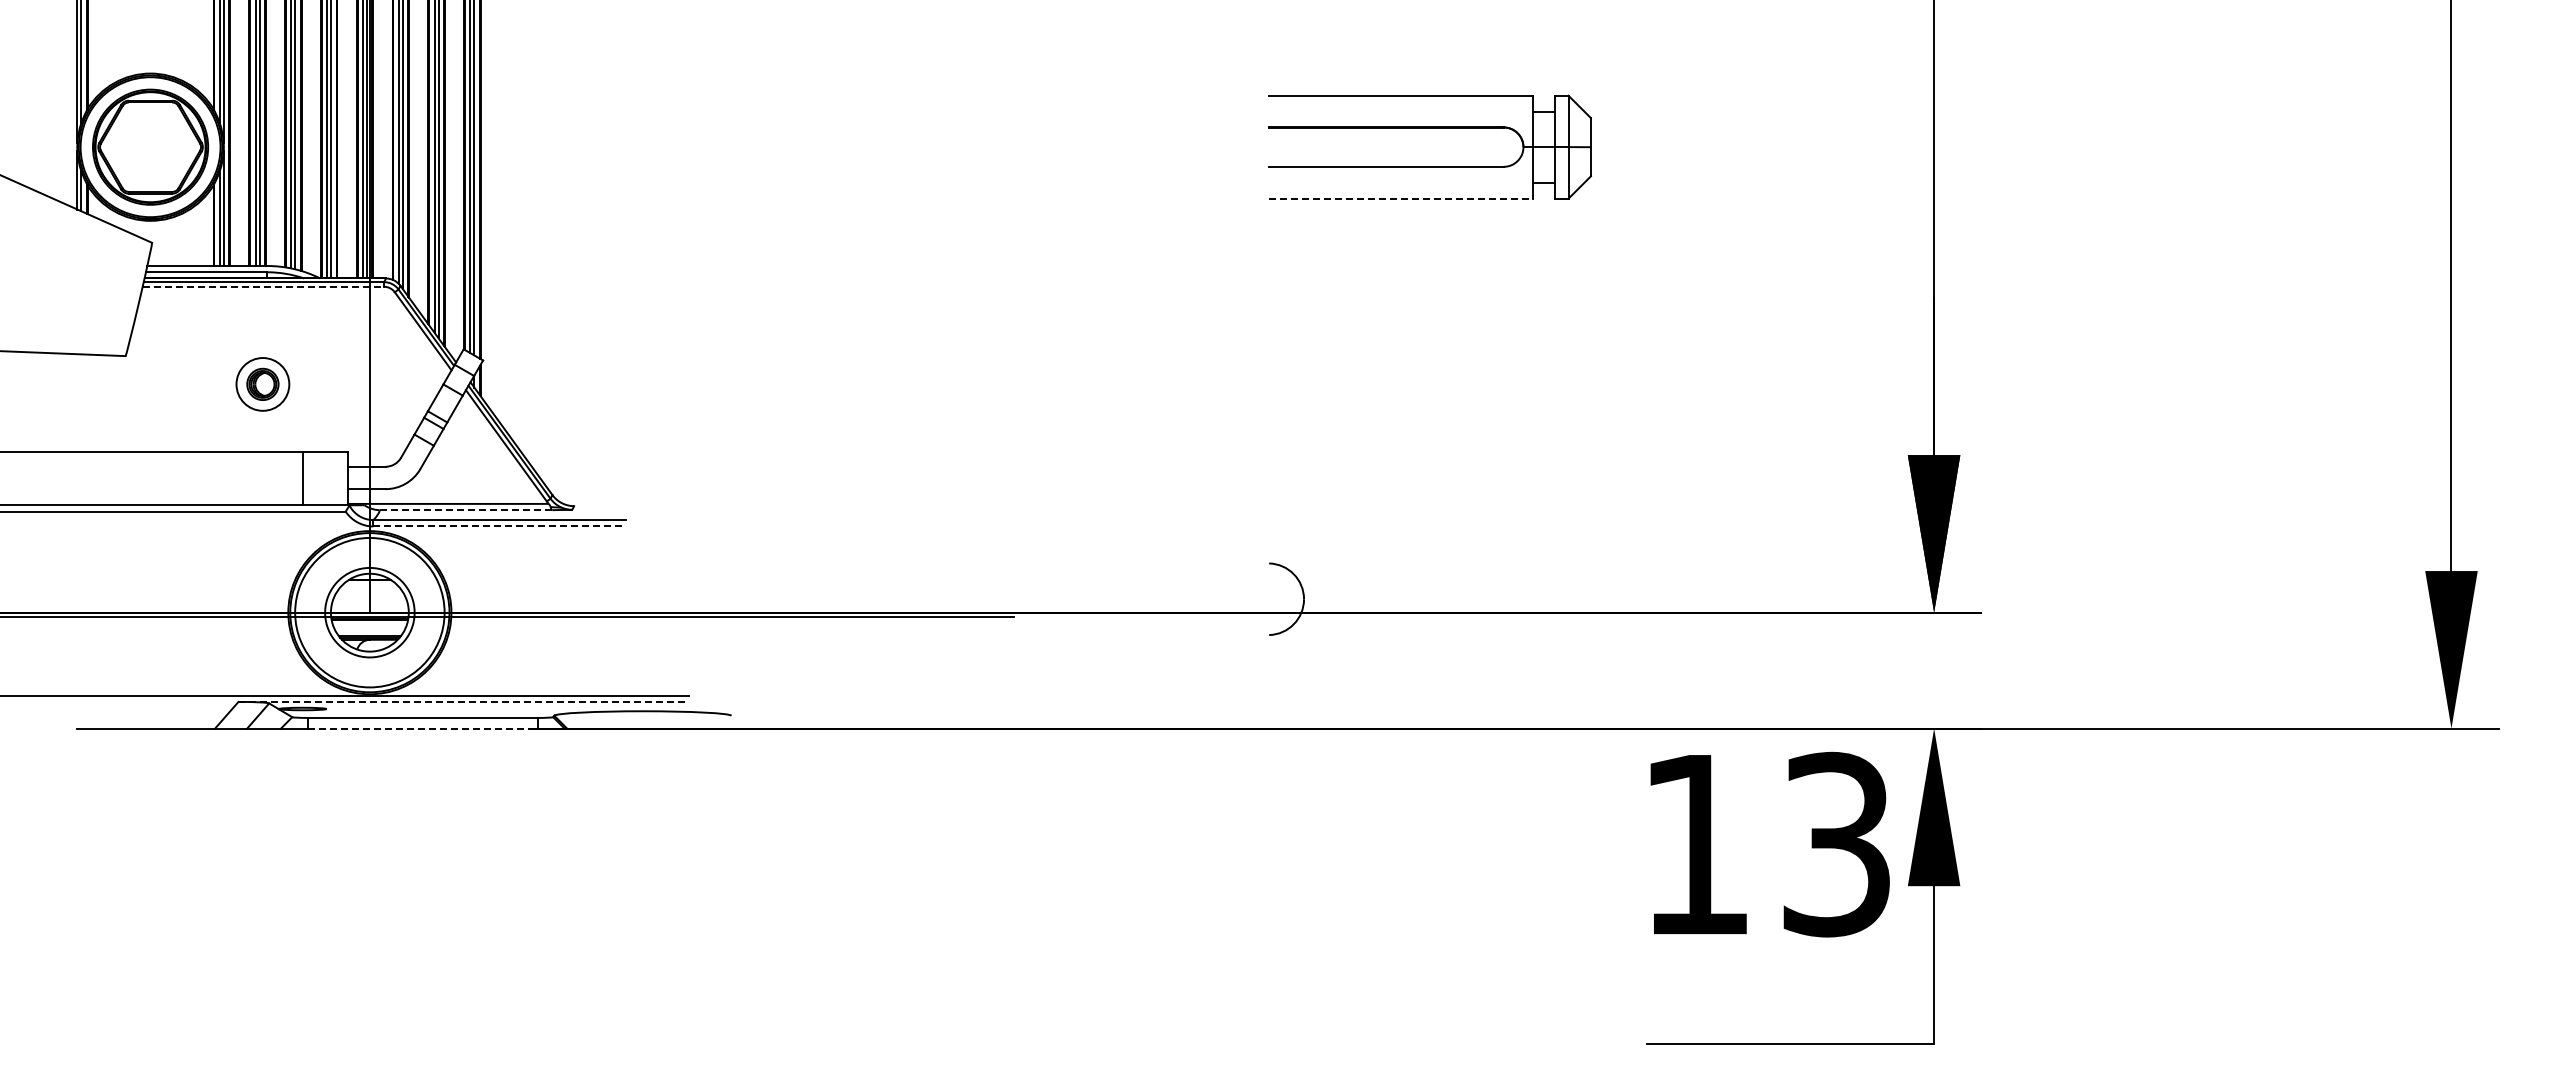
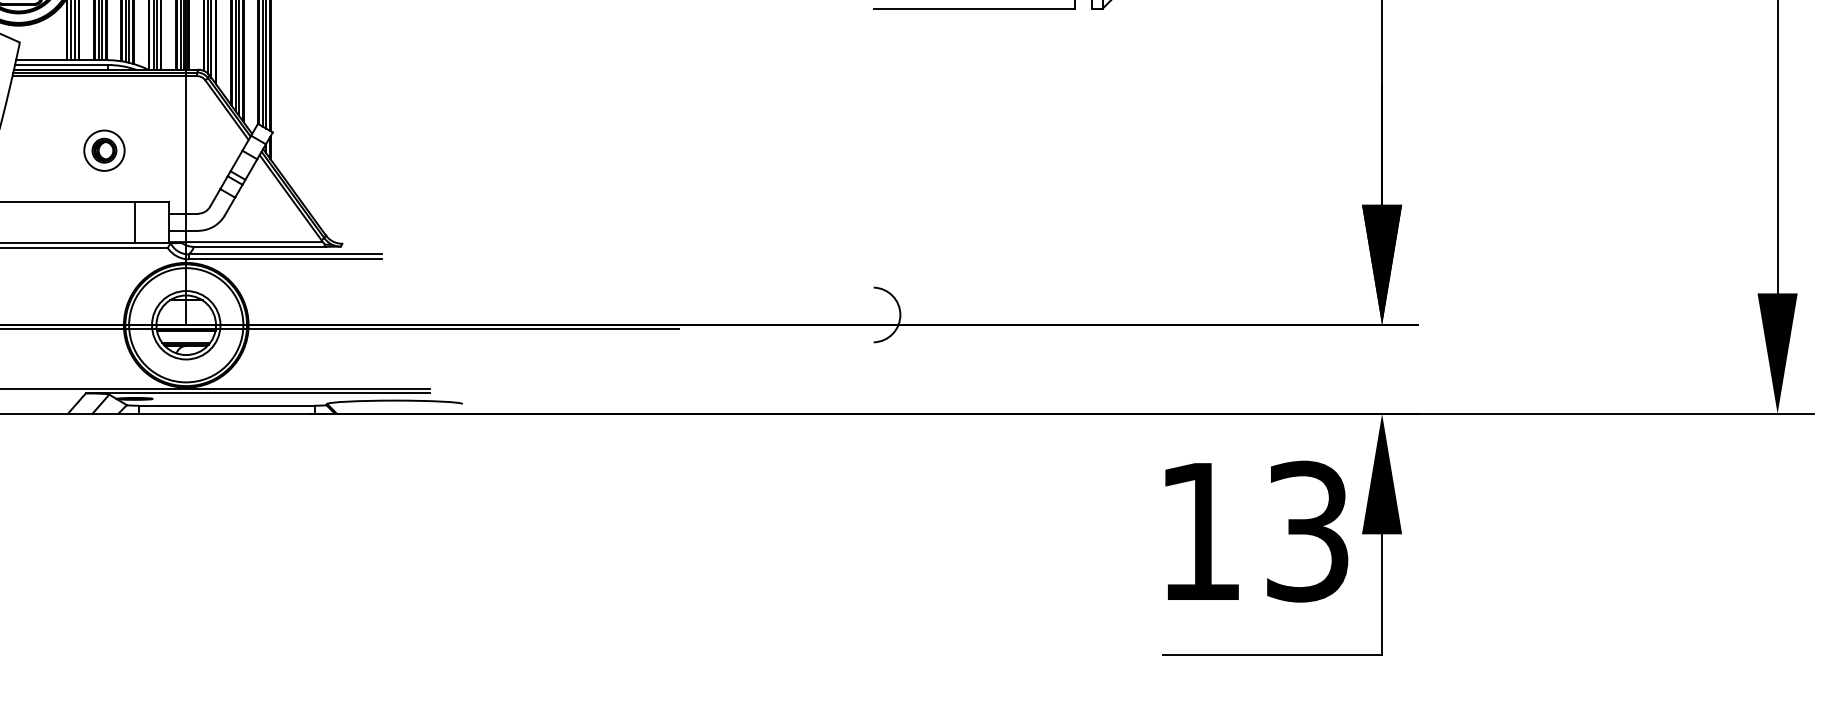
line: (1400, 198) -> (974, 8), dashed -> solid
line: (263, 286) -> (104, 75), dashed -> solid
line: (466, 510) -> (260, 247), dashed -> solid
line: (500, 526) -> (286, 259), dashed -> solid
line: (464, 701) -> (258, 393), dashed -> solid
line: (423, 728) -> (227, 413), dashed -> solid
text: (1769, 844) -> (1256, 531), moved

